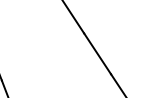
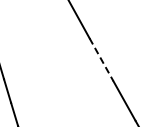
line: (97, 54) -> (101, 60), solid -> dashed

